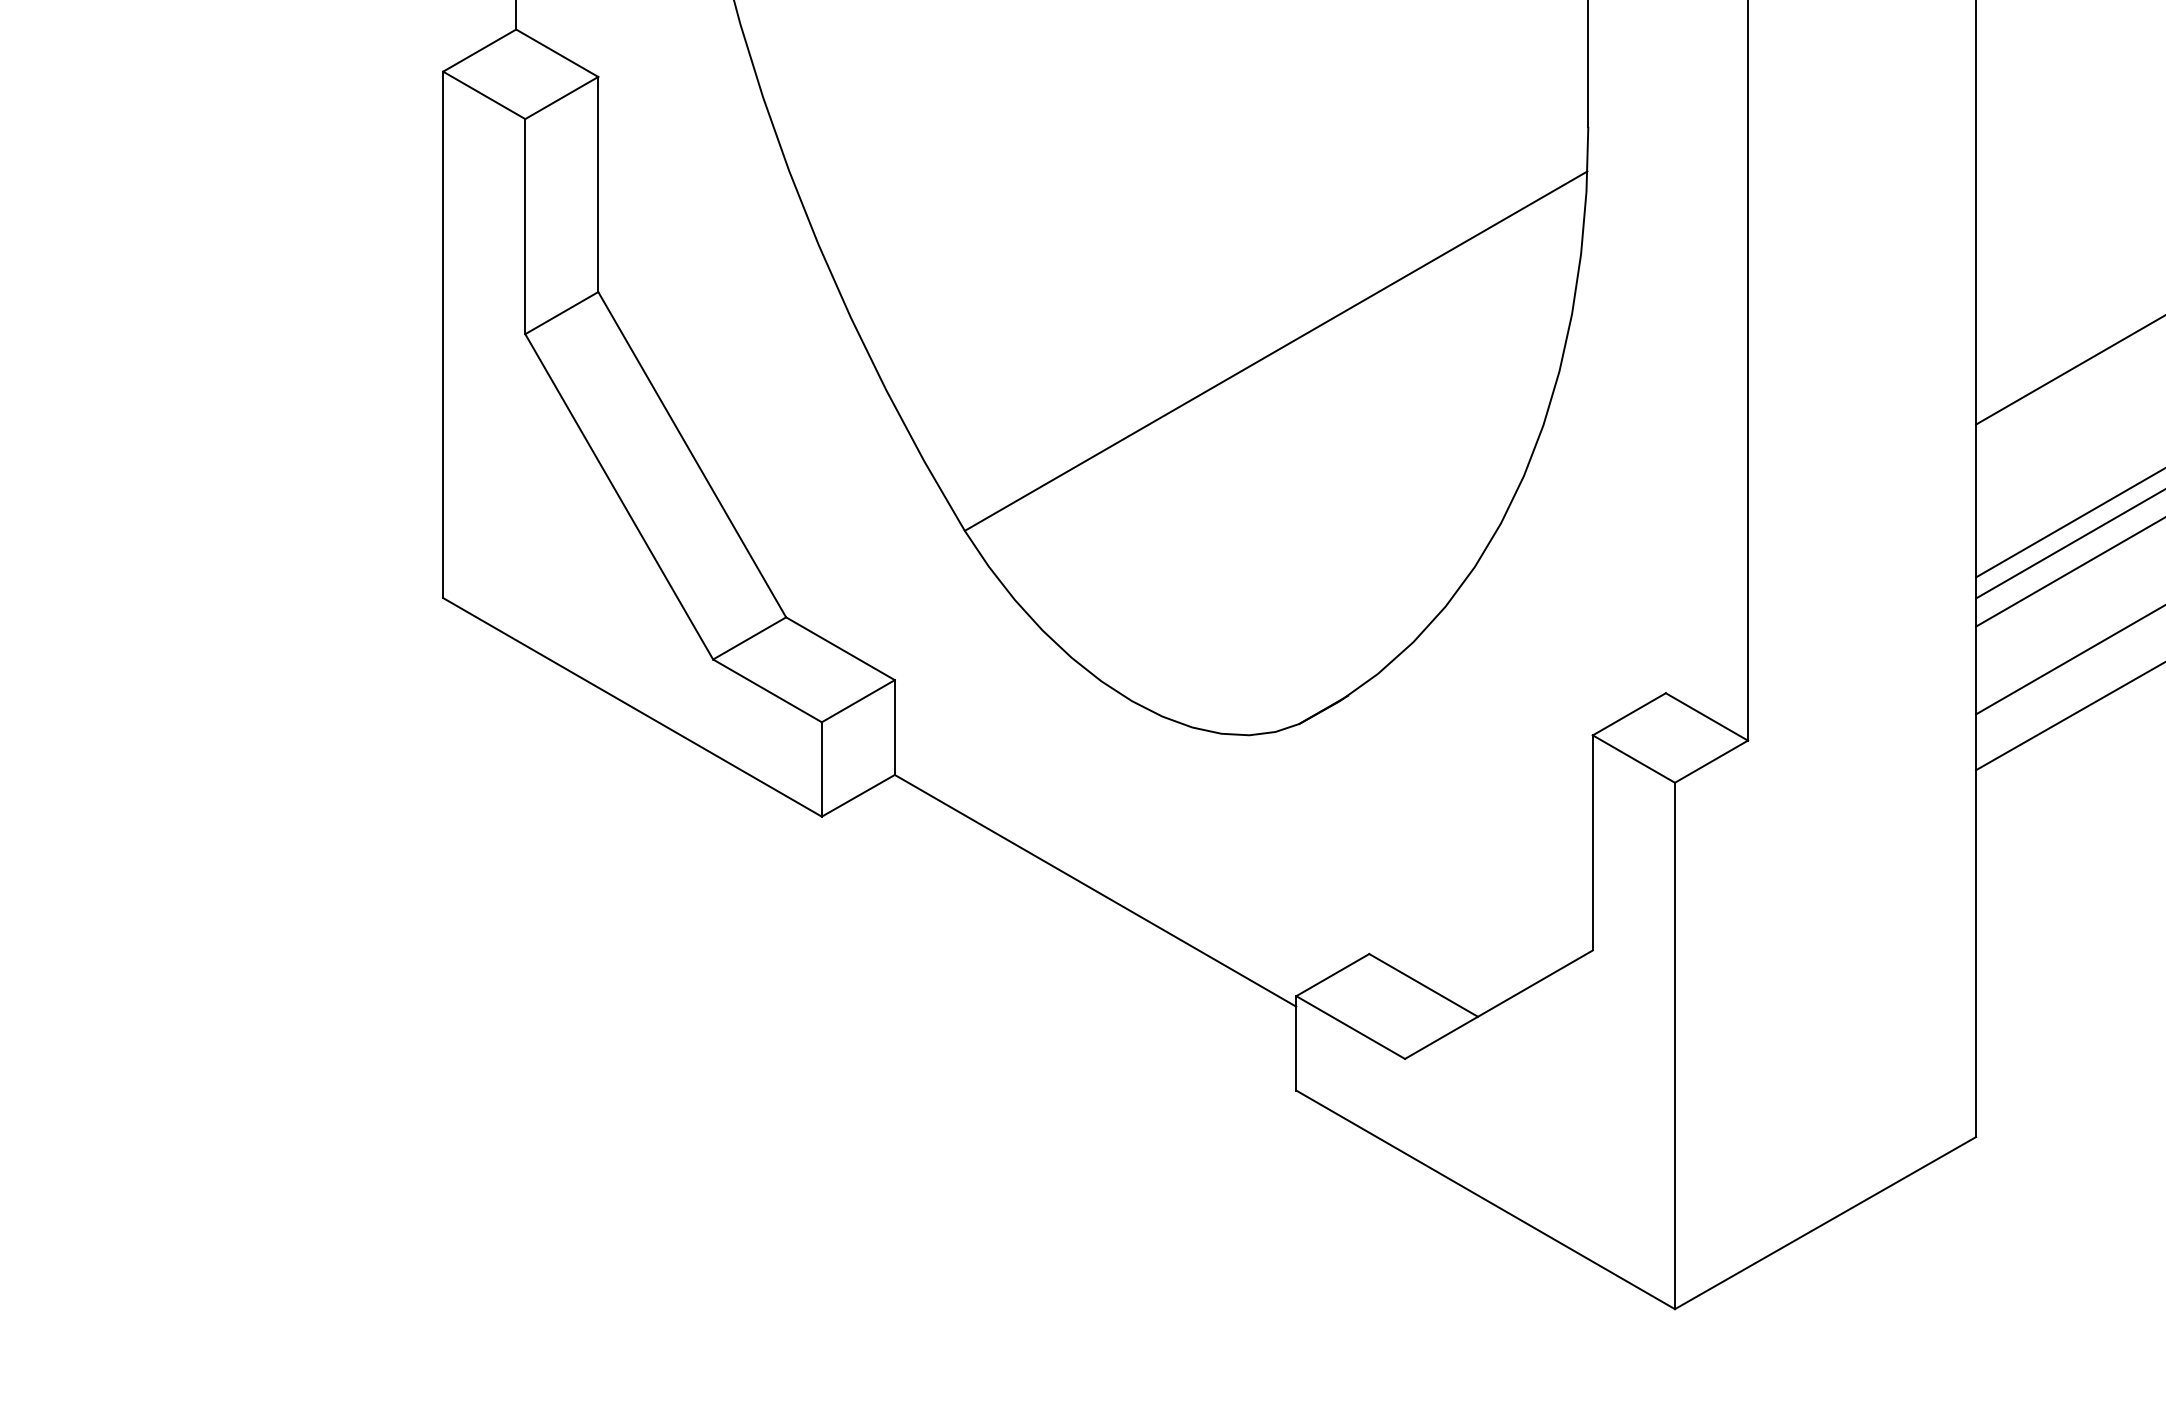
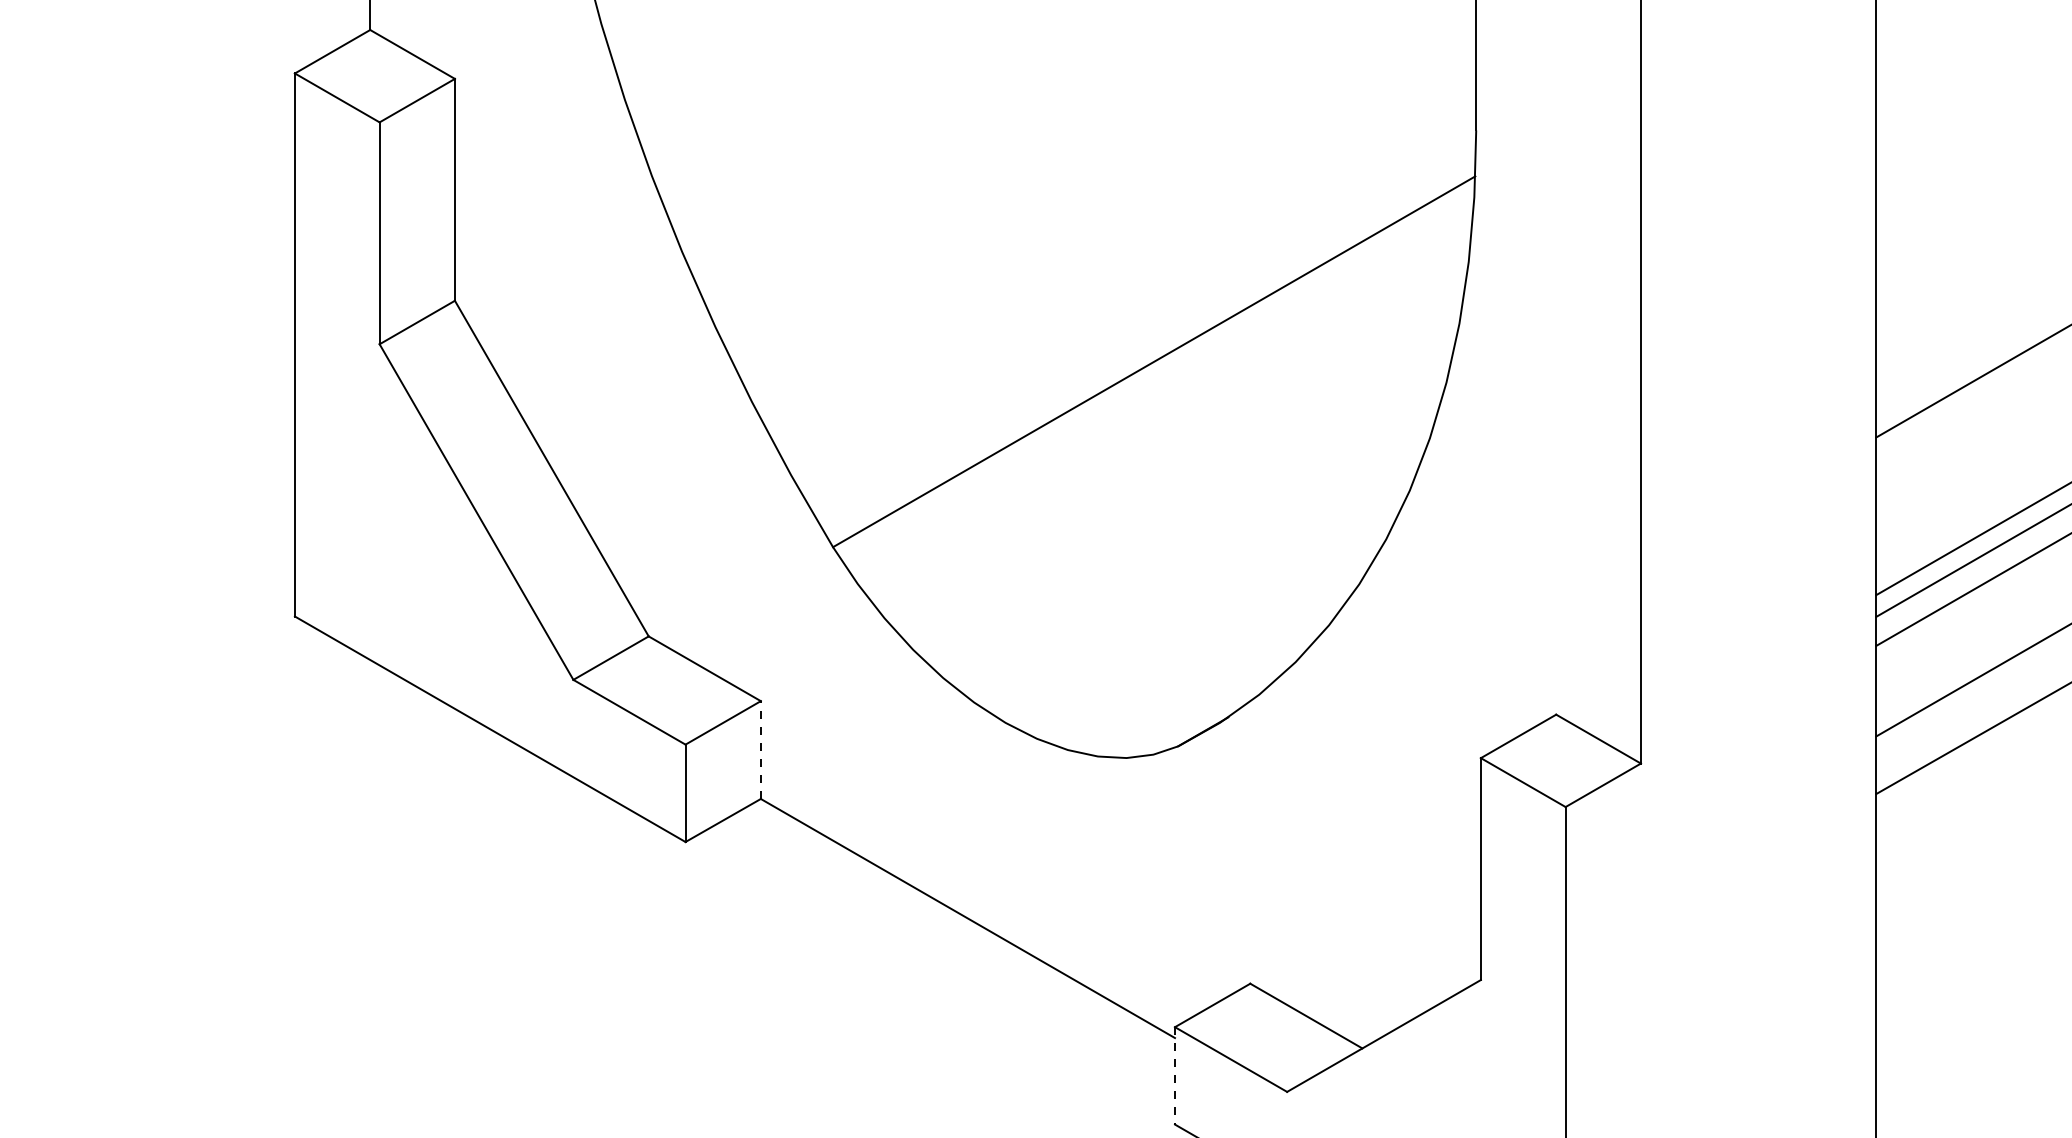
line: (894, 727) -> (760, 750), solid -> dashed
line: (1296, 1043) -> (1175, 1076), solid -> dashed

